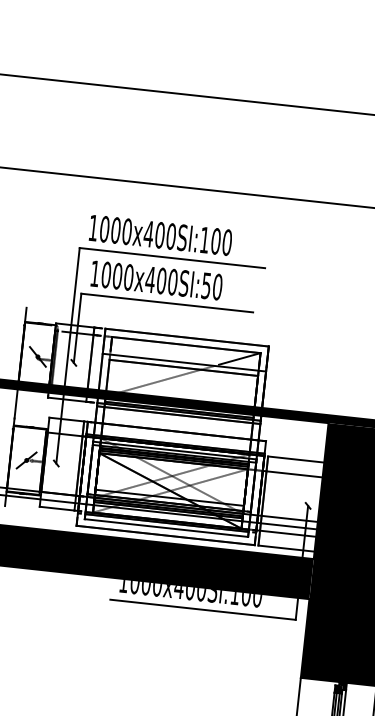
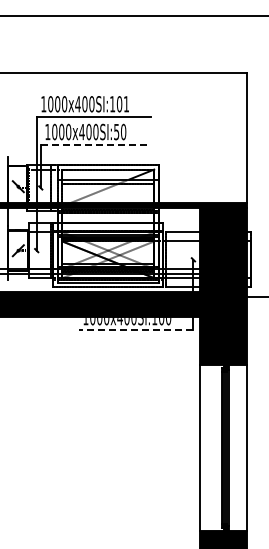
text: (227, 243) -> (126, 104), 1000x400SI:100 -> 1000x400SI:101
line: (168, 303) -> (94, 145), solid -> dashed
line: (202, 610) -> (135, 330), solid -> dashed

